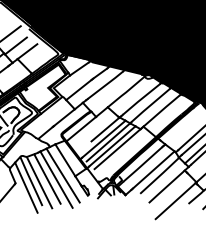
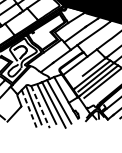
line: (39, 182) -> (40, 106), solid -> dashed
line: (26, 188) -> (29, 110), solid -> dashed

